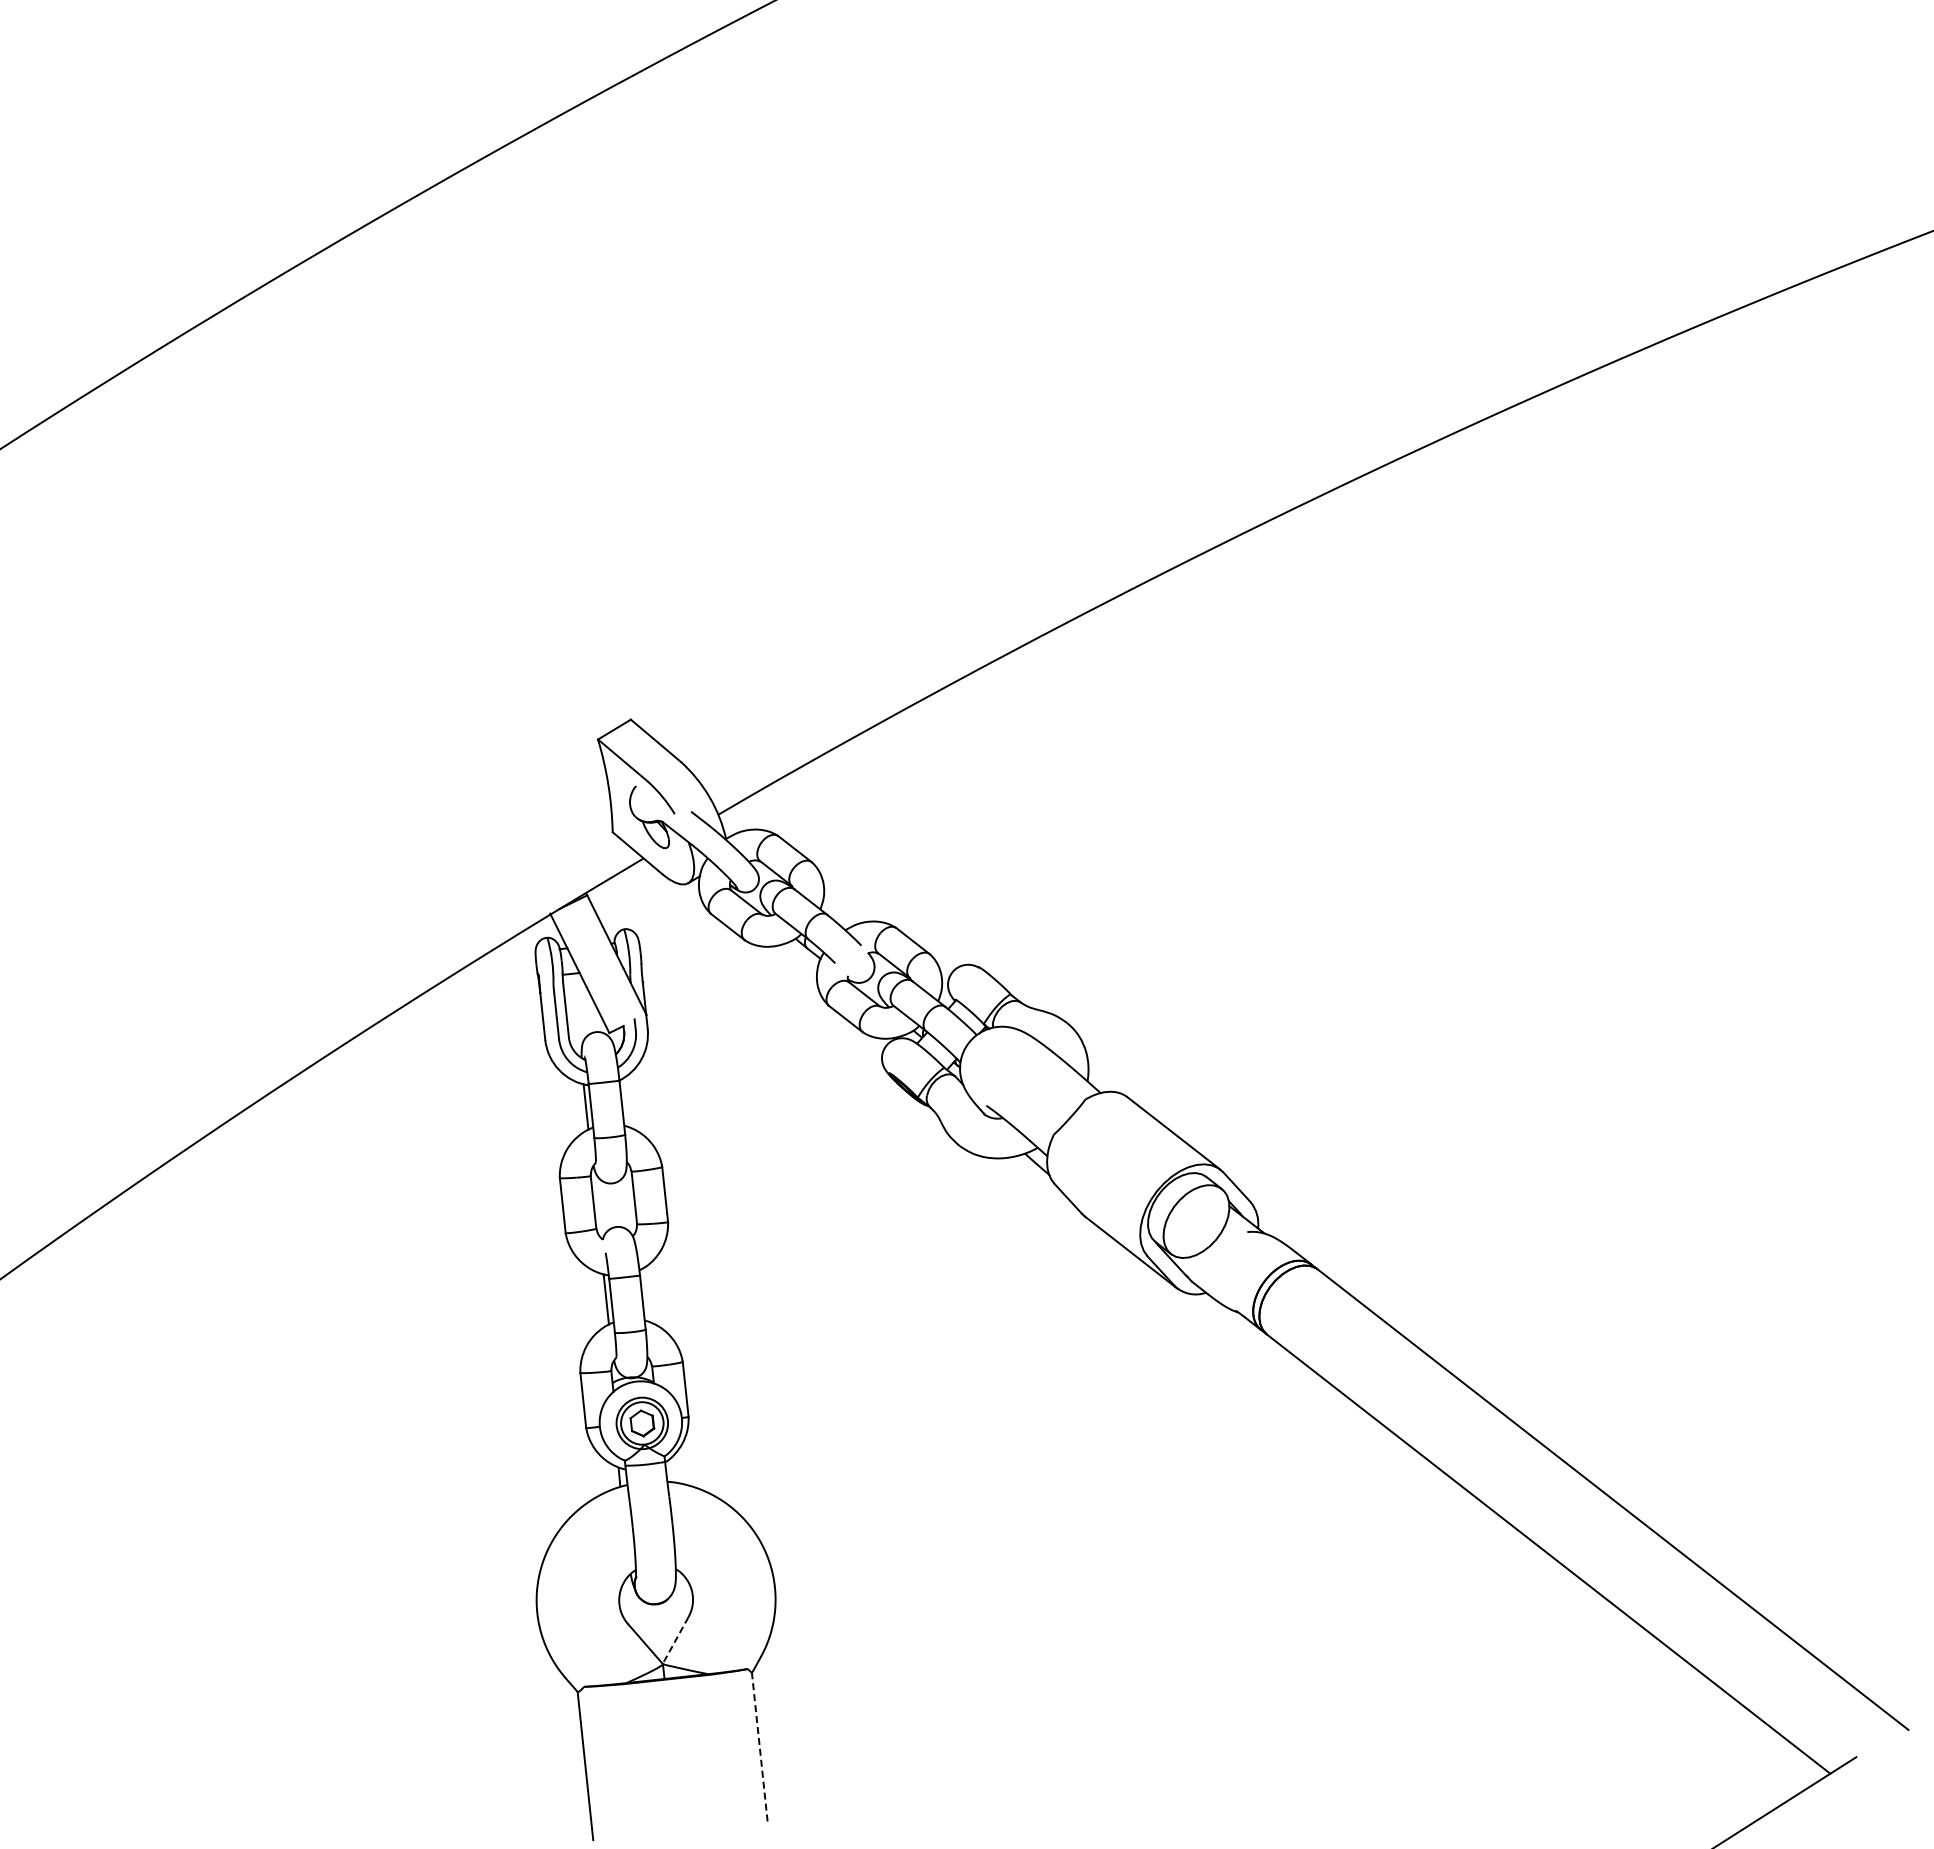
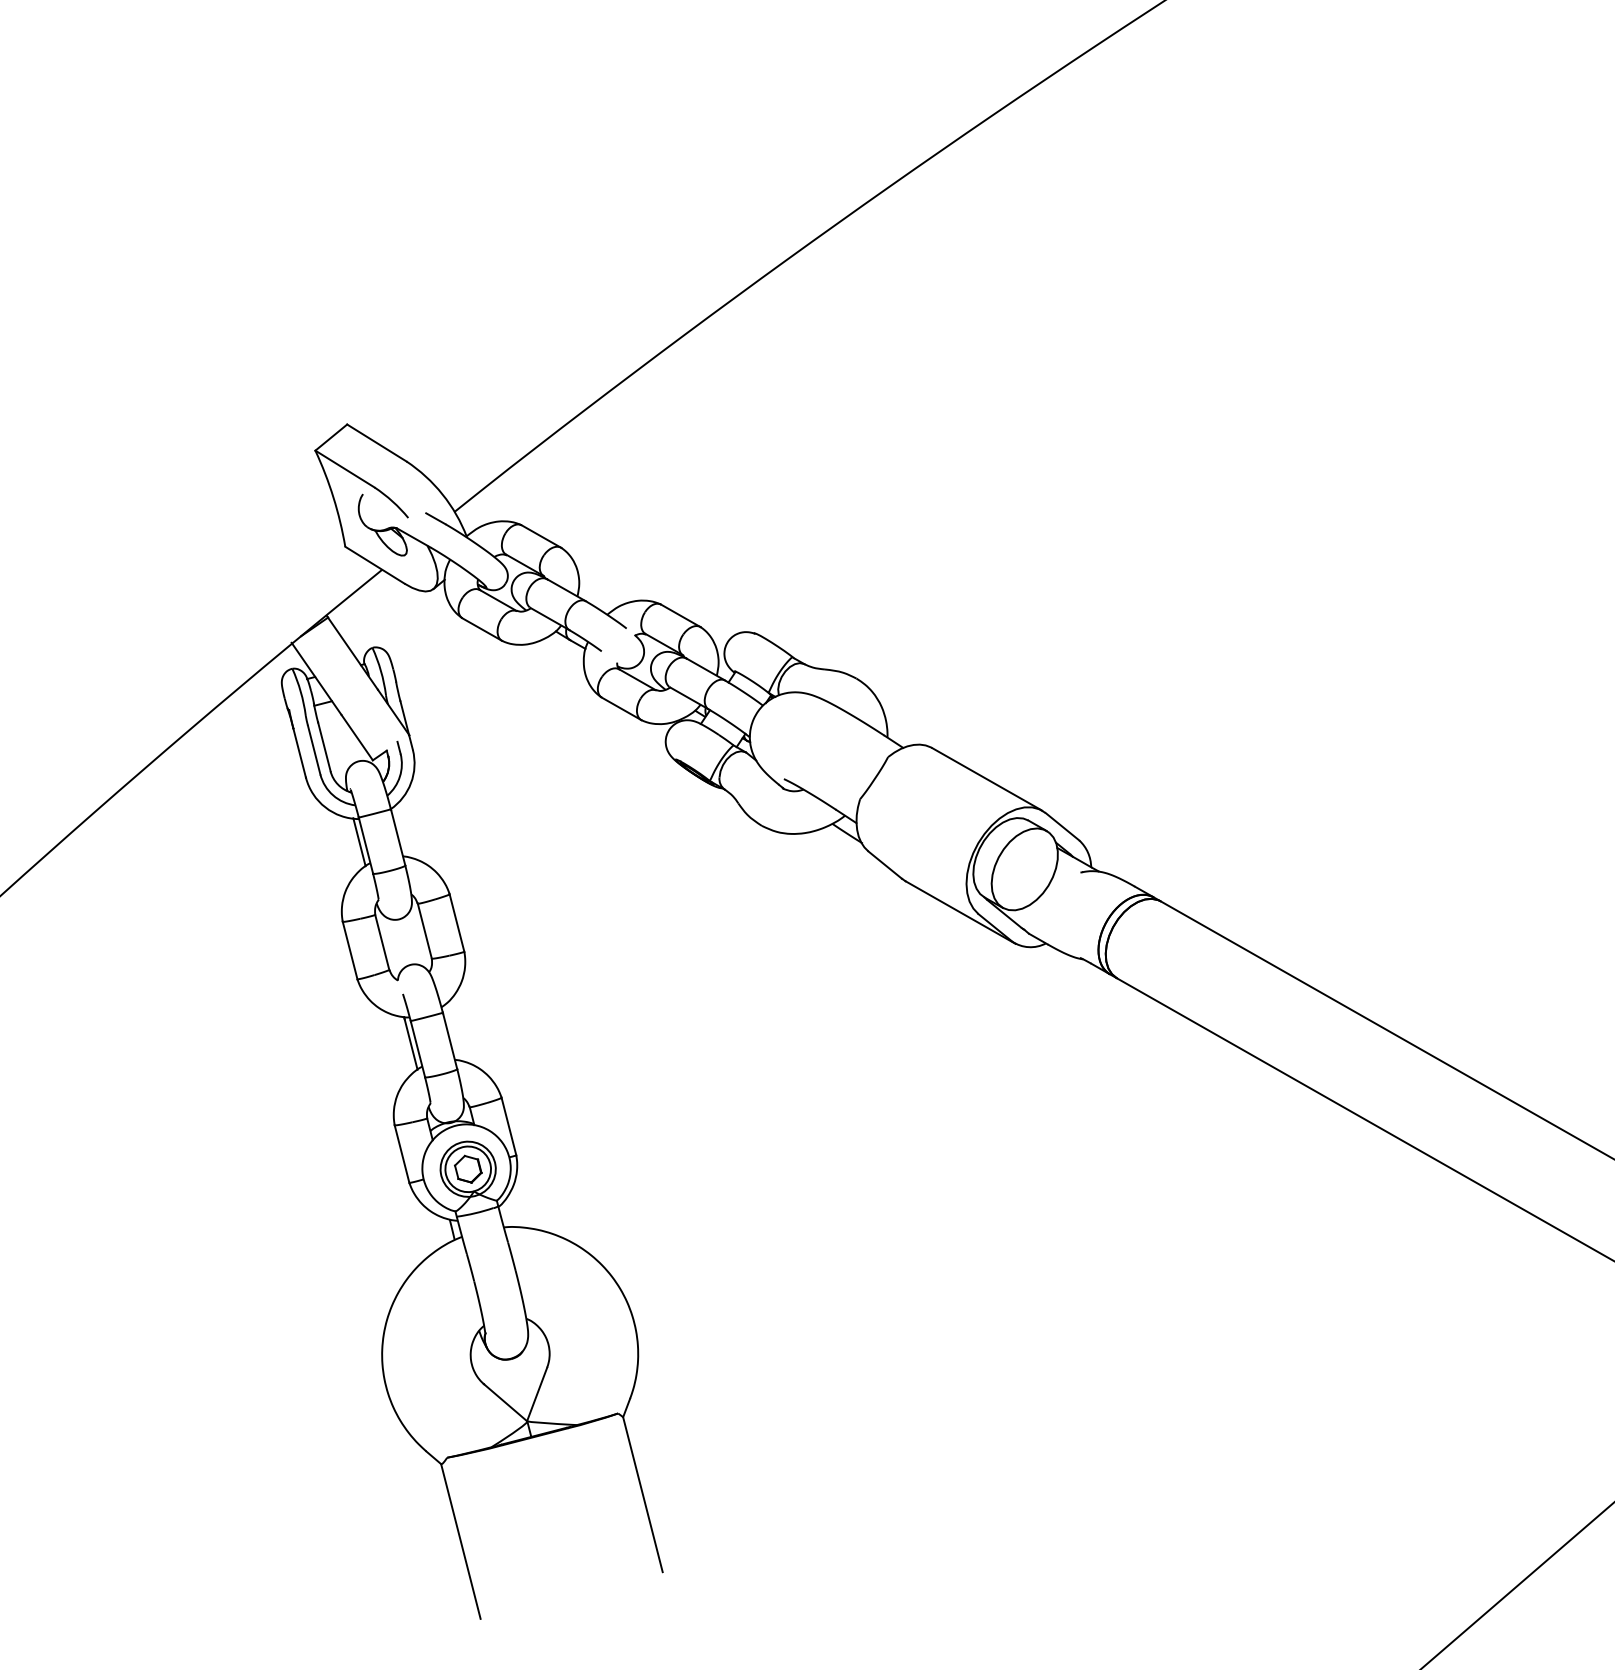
line: (675, 1640) -> (536, 1394), dashed -> solid
line: (759, 1747) -> (642, 1494), dashed -> solid

